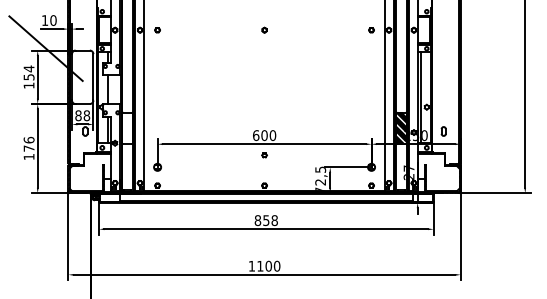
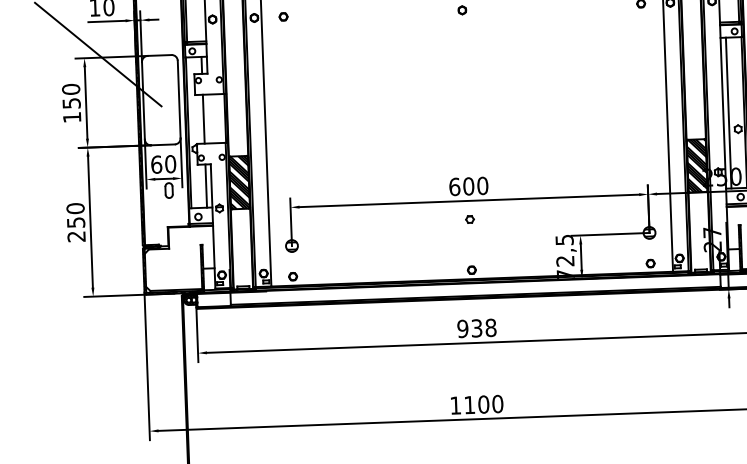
text: (28, 68) -> (70, 88), 154 -> 150
text: (82, 115) -> (163, 164), 88 -> 60
hatch: (127, 128) -> (239, 183), added
text: (28, 148) -> (75, 222), 176 -> 250
text: (261, 220) -> (468, 328), 858 -> 938

